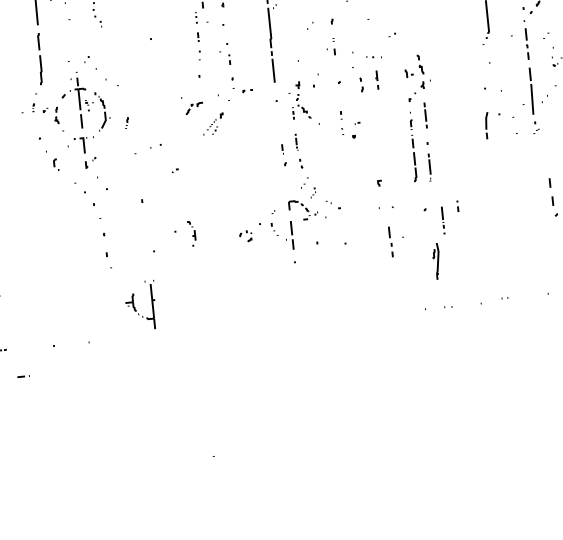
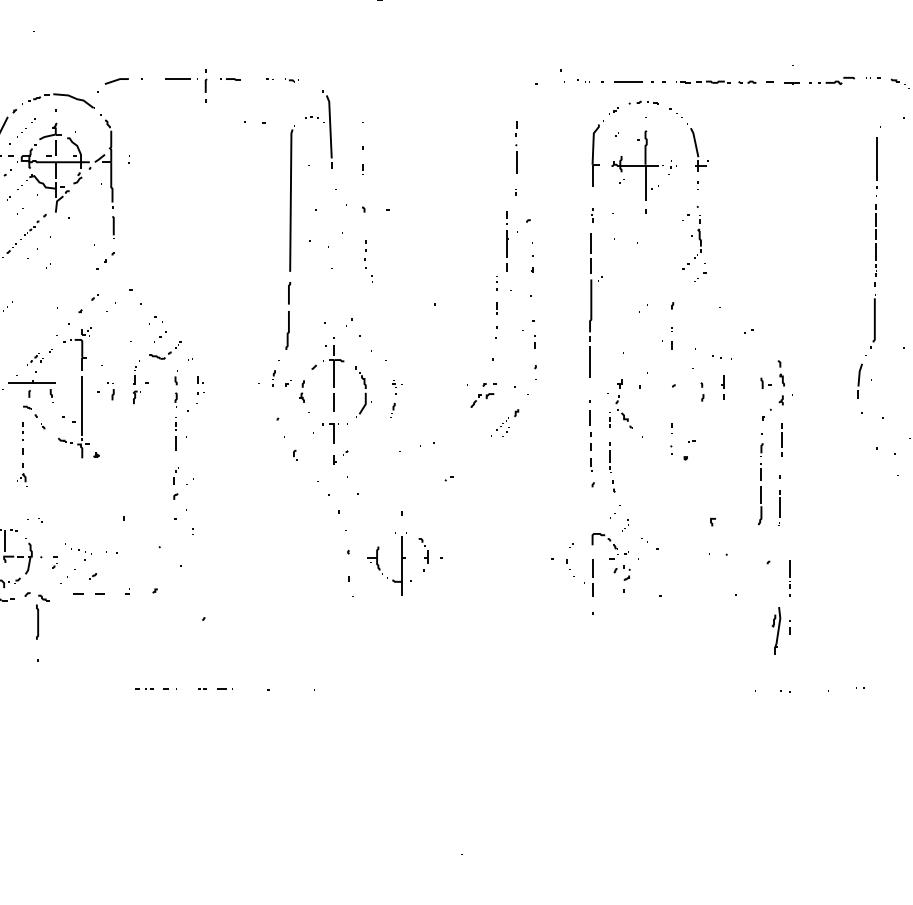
part: (247, 90) -> (489, 384), moved
part: (89, 105) -> (397, 387), moved
part: (33, 107) -> (273, 378), size x1.43
part: (486, 125) -> (859, 380), moved
part: (296, 142) -> (610, 457), size x1.43
part: (56, 164) -> (295, 454), size x0.62
line: (457, 206) -> (789, 627), moved
part: (191, 233) -> (423, 554), moved
part: (245, 235) -> (621, 572), moved
part: (390, 241) -> (590, 430), moved
part: (135, 307) -> (379, 565), moved
line: (23, 376) -> (224, 688), moved

